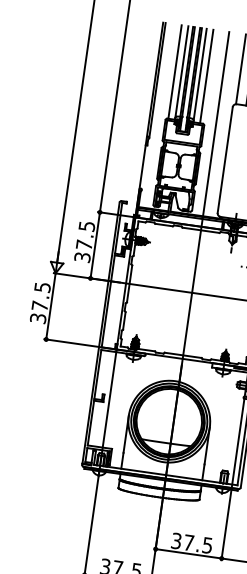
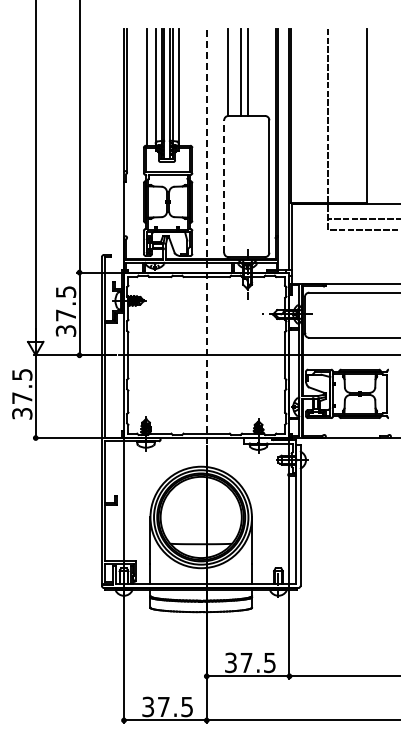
line: (206, 75) -> (186, 86), removed
line: (225, 160) -> (224, 186), solid -> dashed
line: (205, 197) -> (206, 235), solid -> dashed

